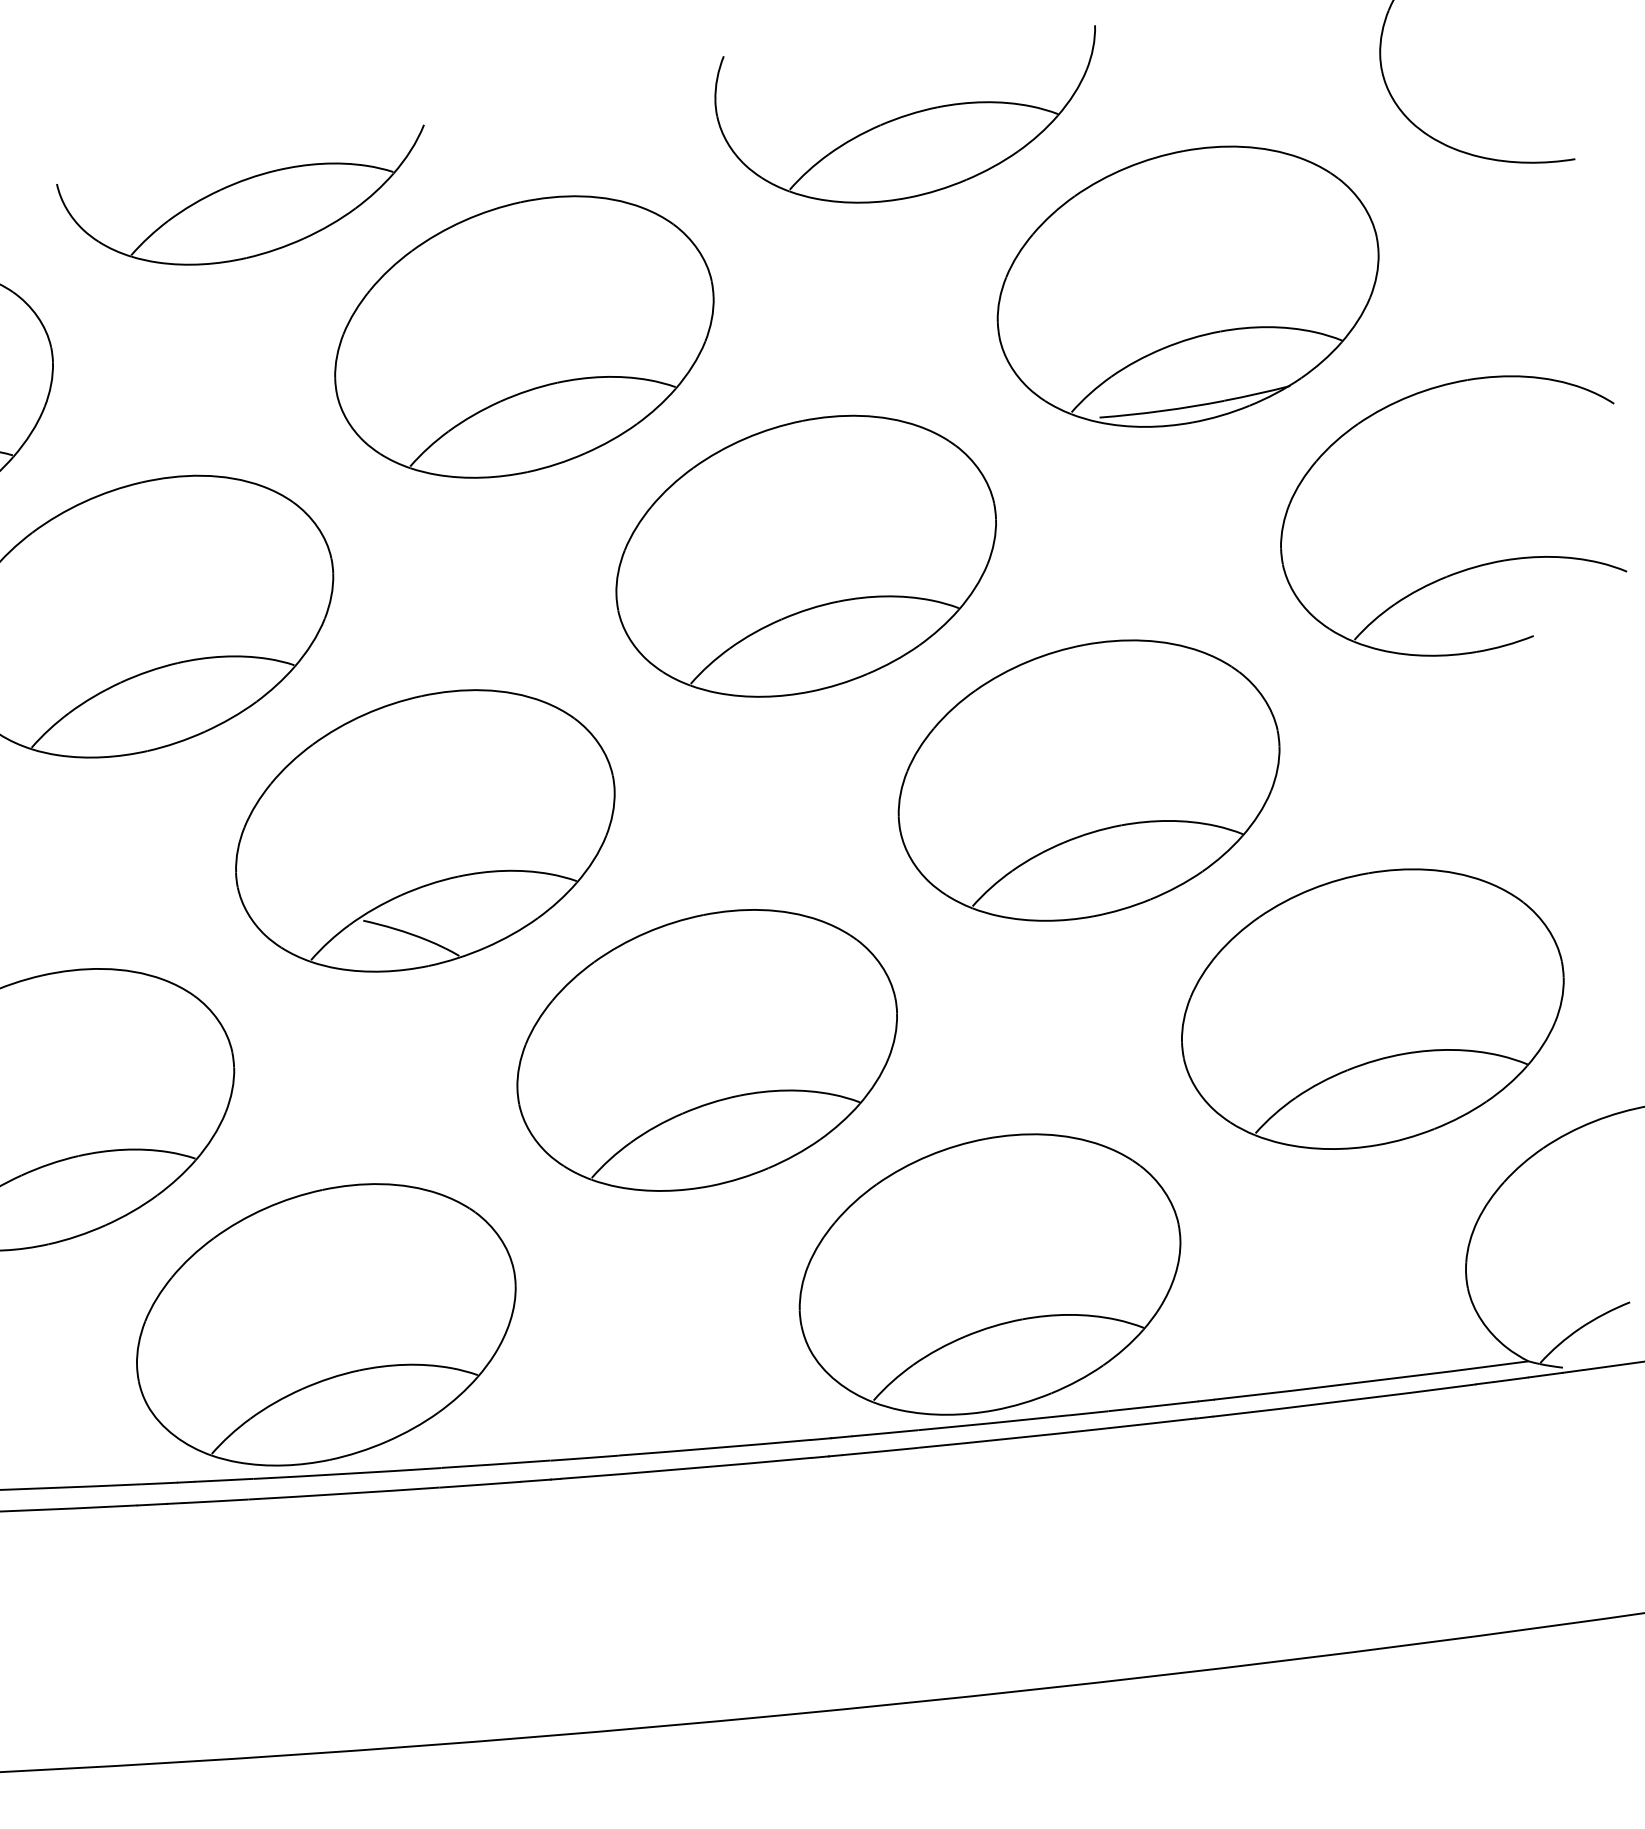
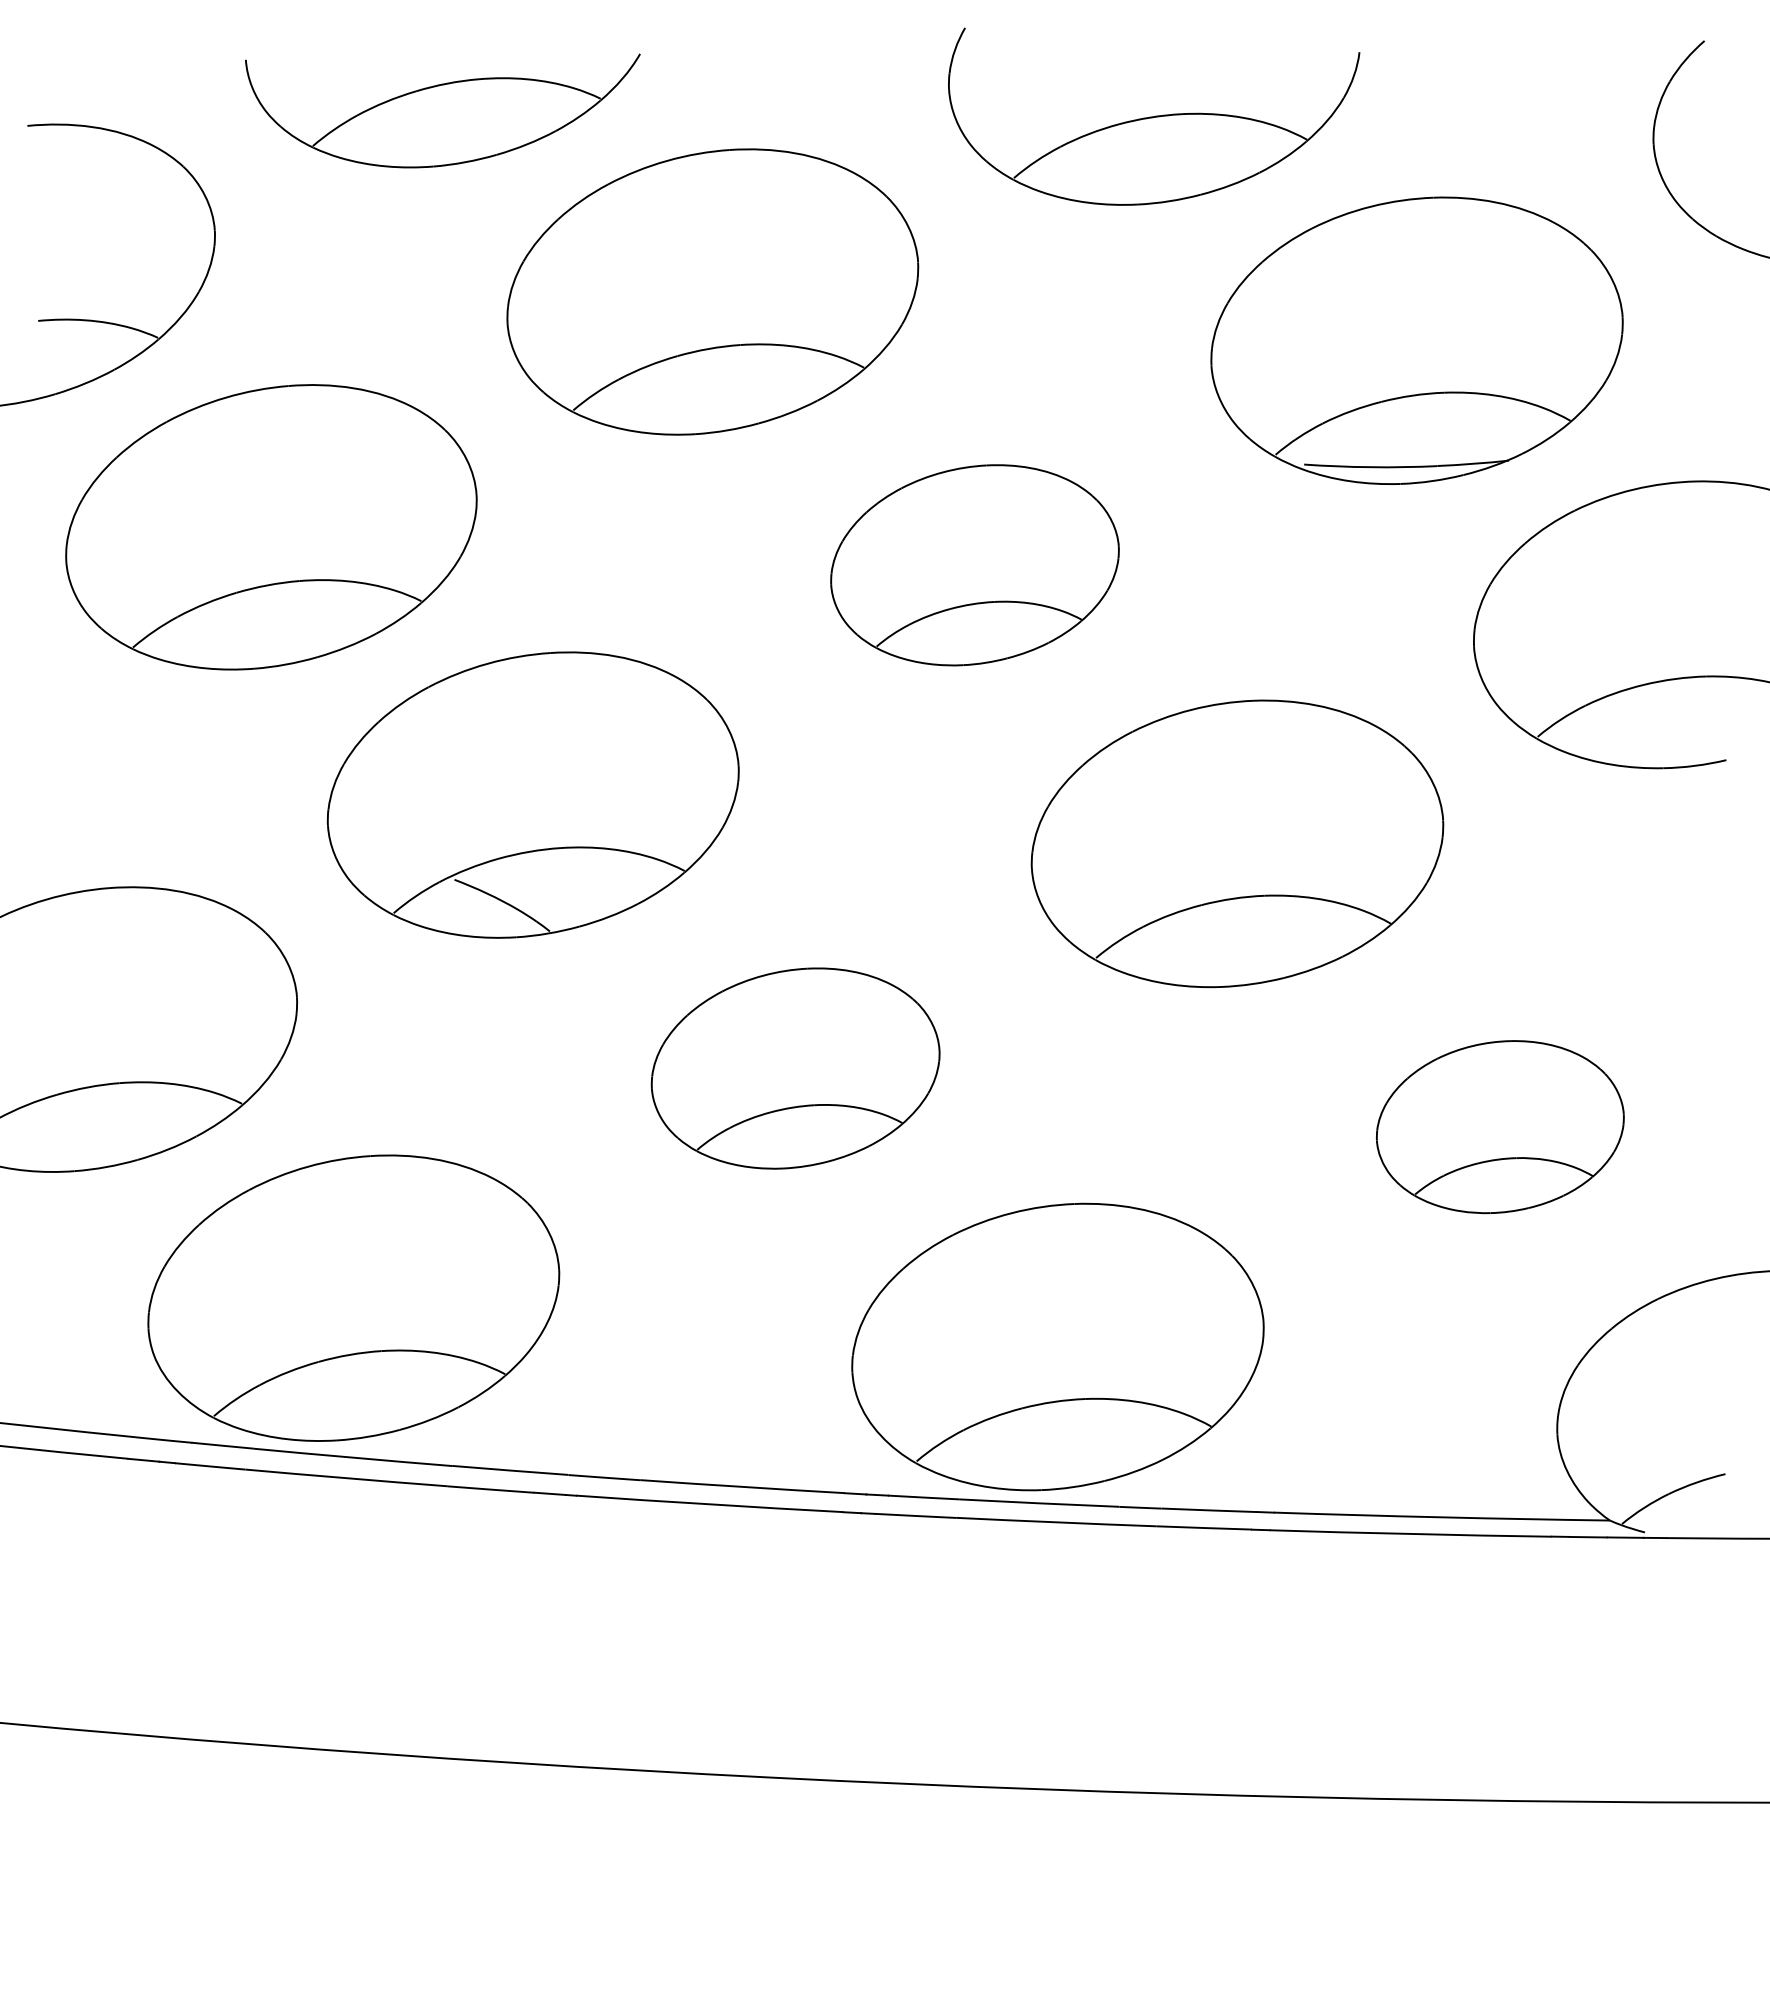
part: (805, 556) -> (974, 565), size x0.7
part: (1372, 1008) -> (1500, 1126), size x0.6
part: (707, 1050) -> (795, 1068), size x0.7

